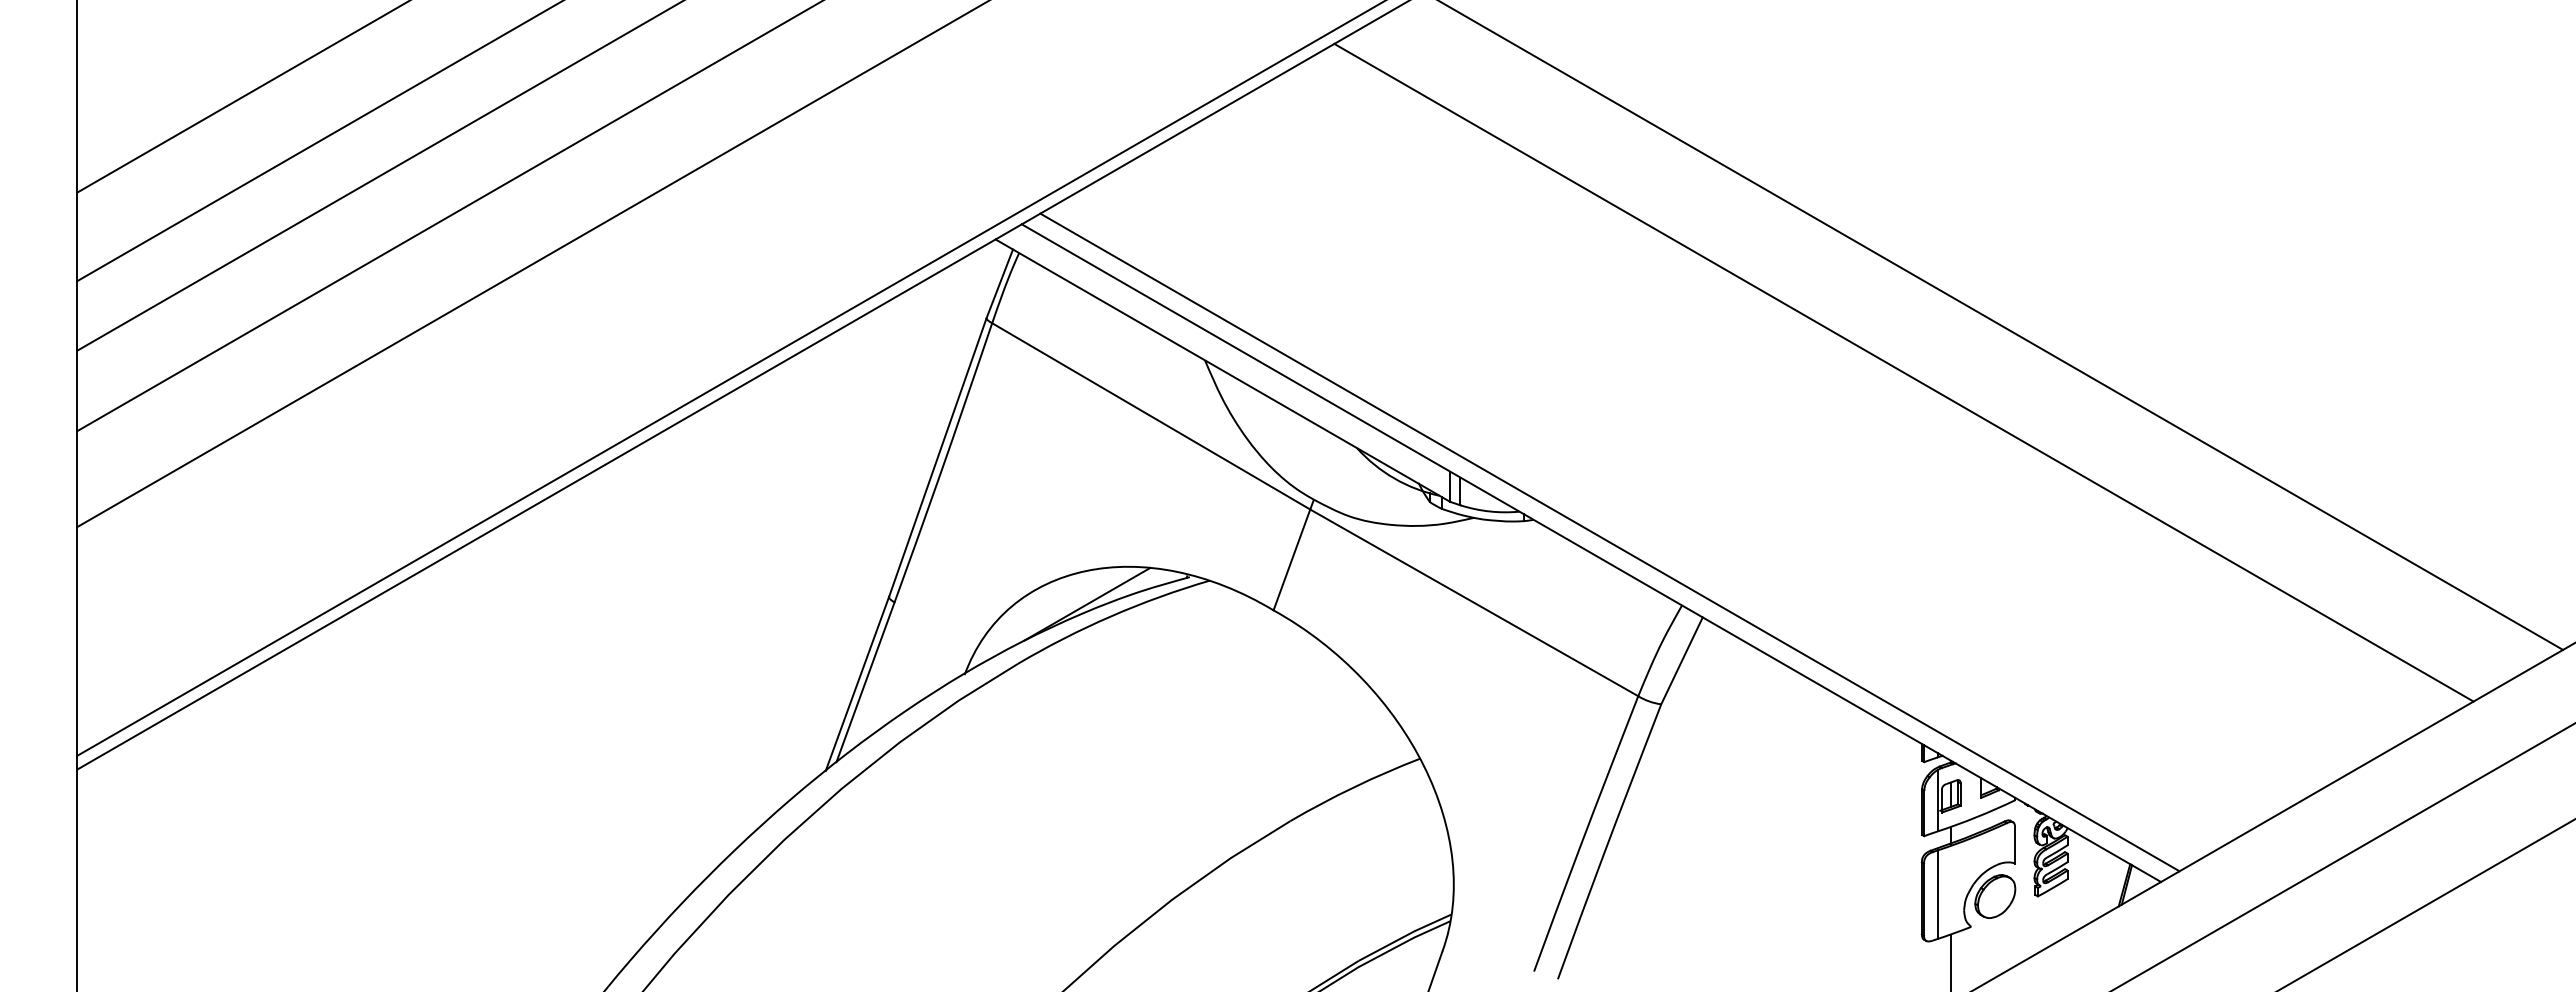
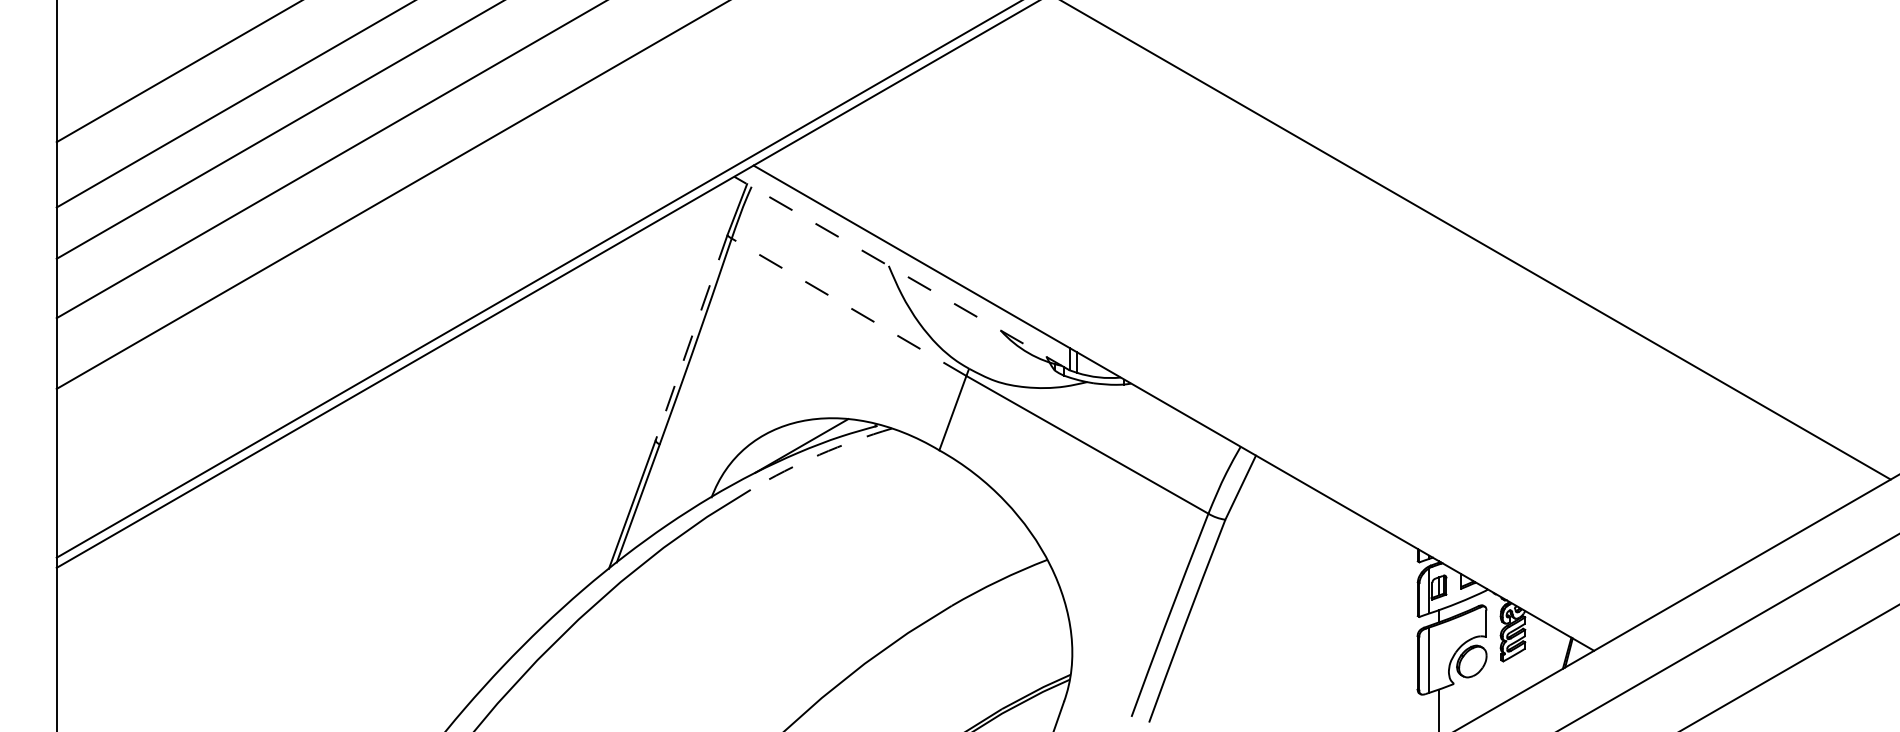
line: (1222, 370) -> (901, 273), solid -> dashed
line: (1903, 372) -> (1404, 274), removed
line: (1150, 416) -> (848, 307), solid -> dashed
line: (937, 457) -> (691, 337), solid -> dashed
line: (1609, 542) -> (1187, 400), removed
arc: (1111, 616) -> (819, 454), solid -> dashed

